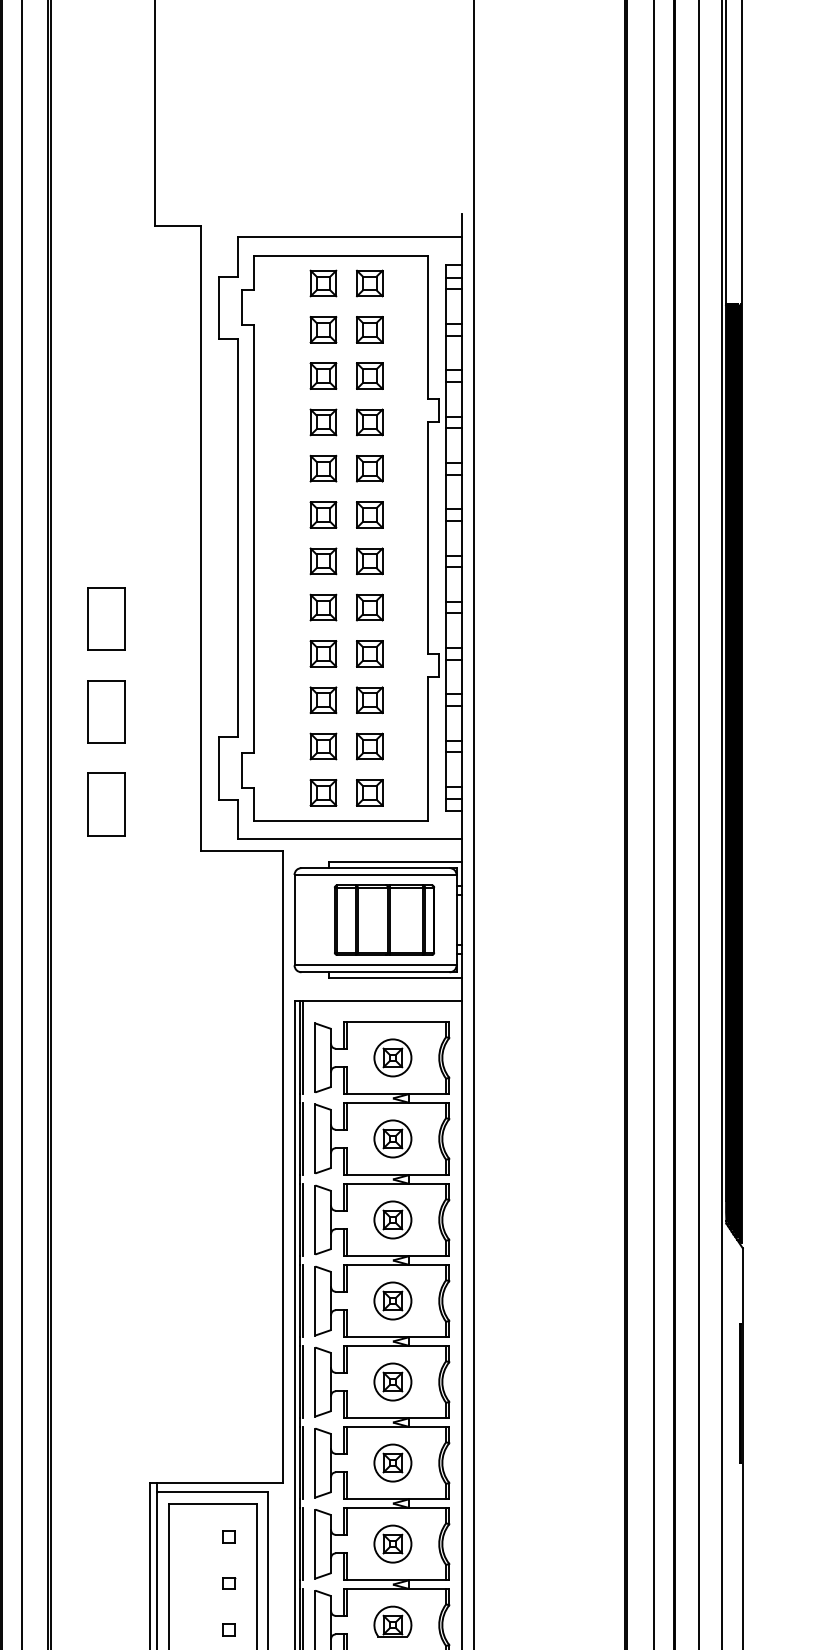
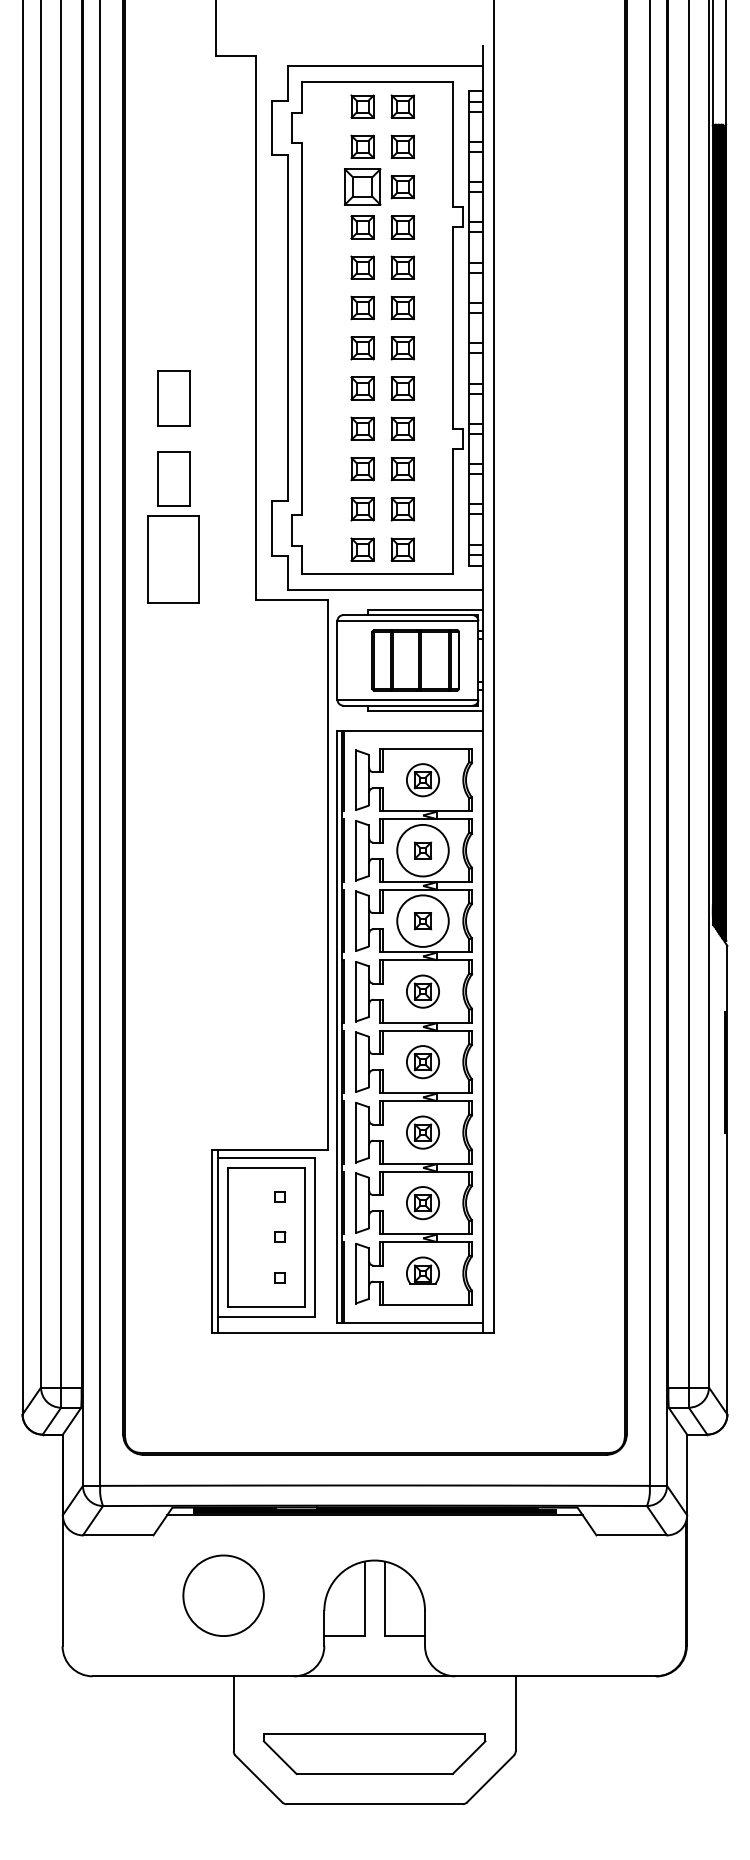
part: (323, 376) -> (362, 187), size x1.6
part: (106, 804) -> (173, 559), size x1.6
circle: (392, 1138) -> (422, 850), size x1.6
circle: (392, 1220) -> (422, 921), size x1.6

